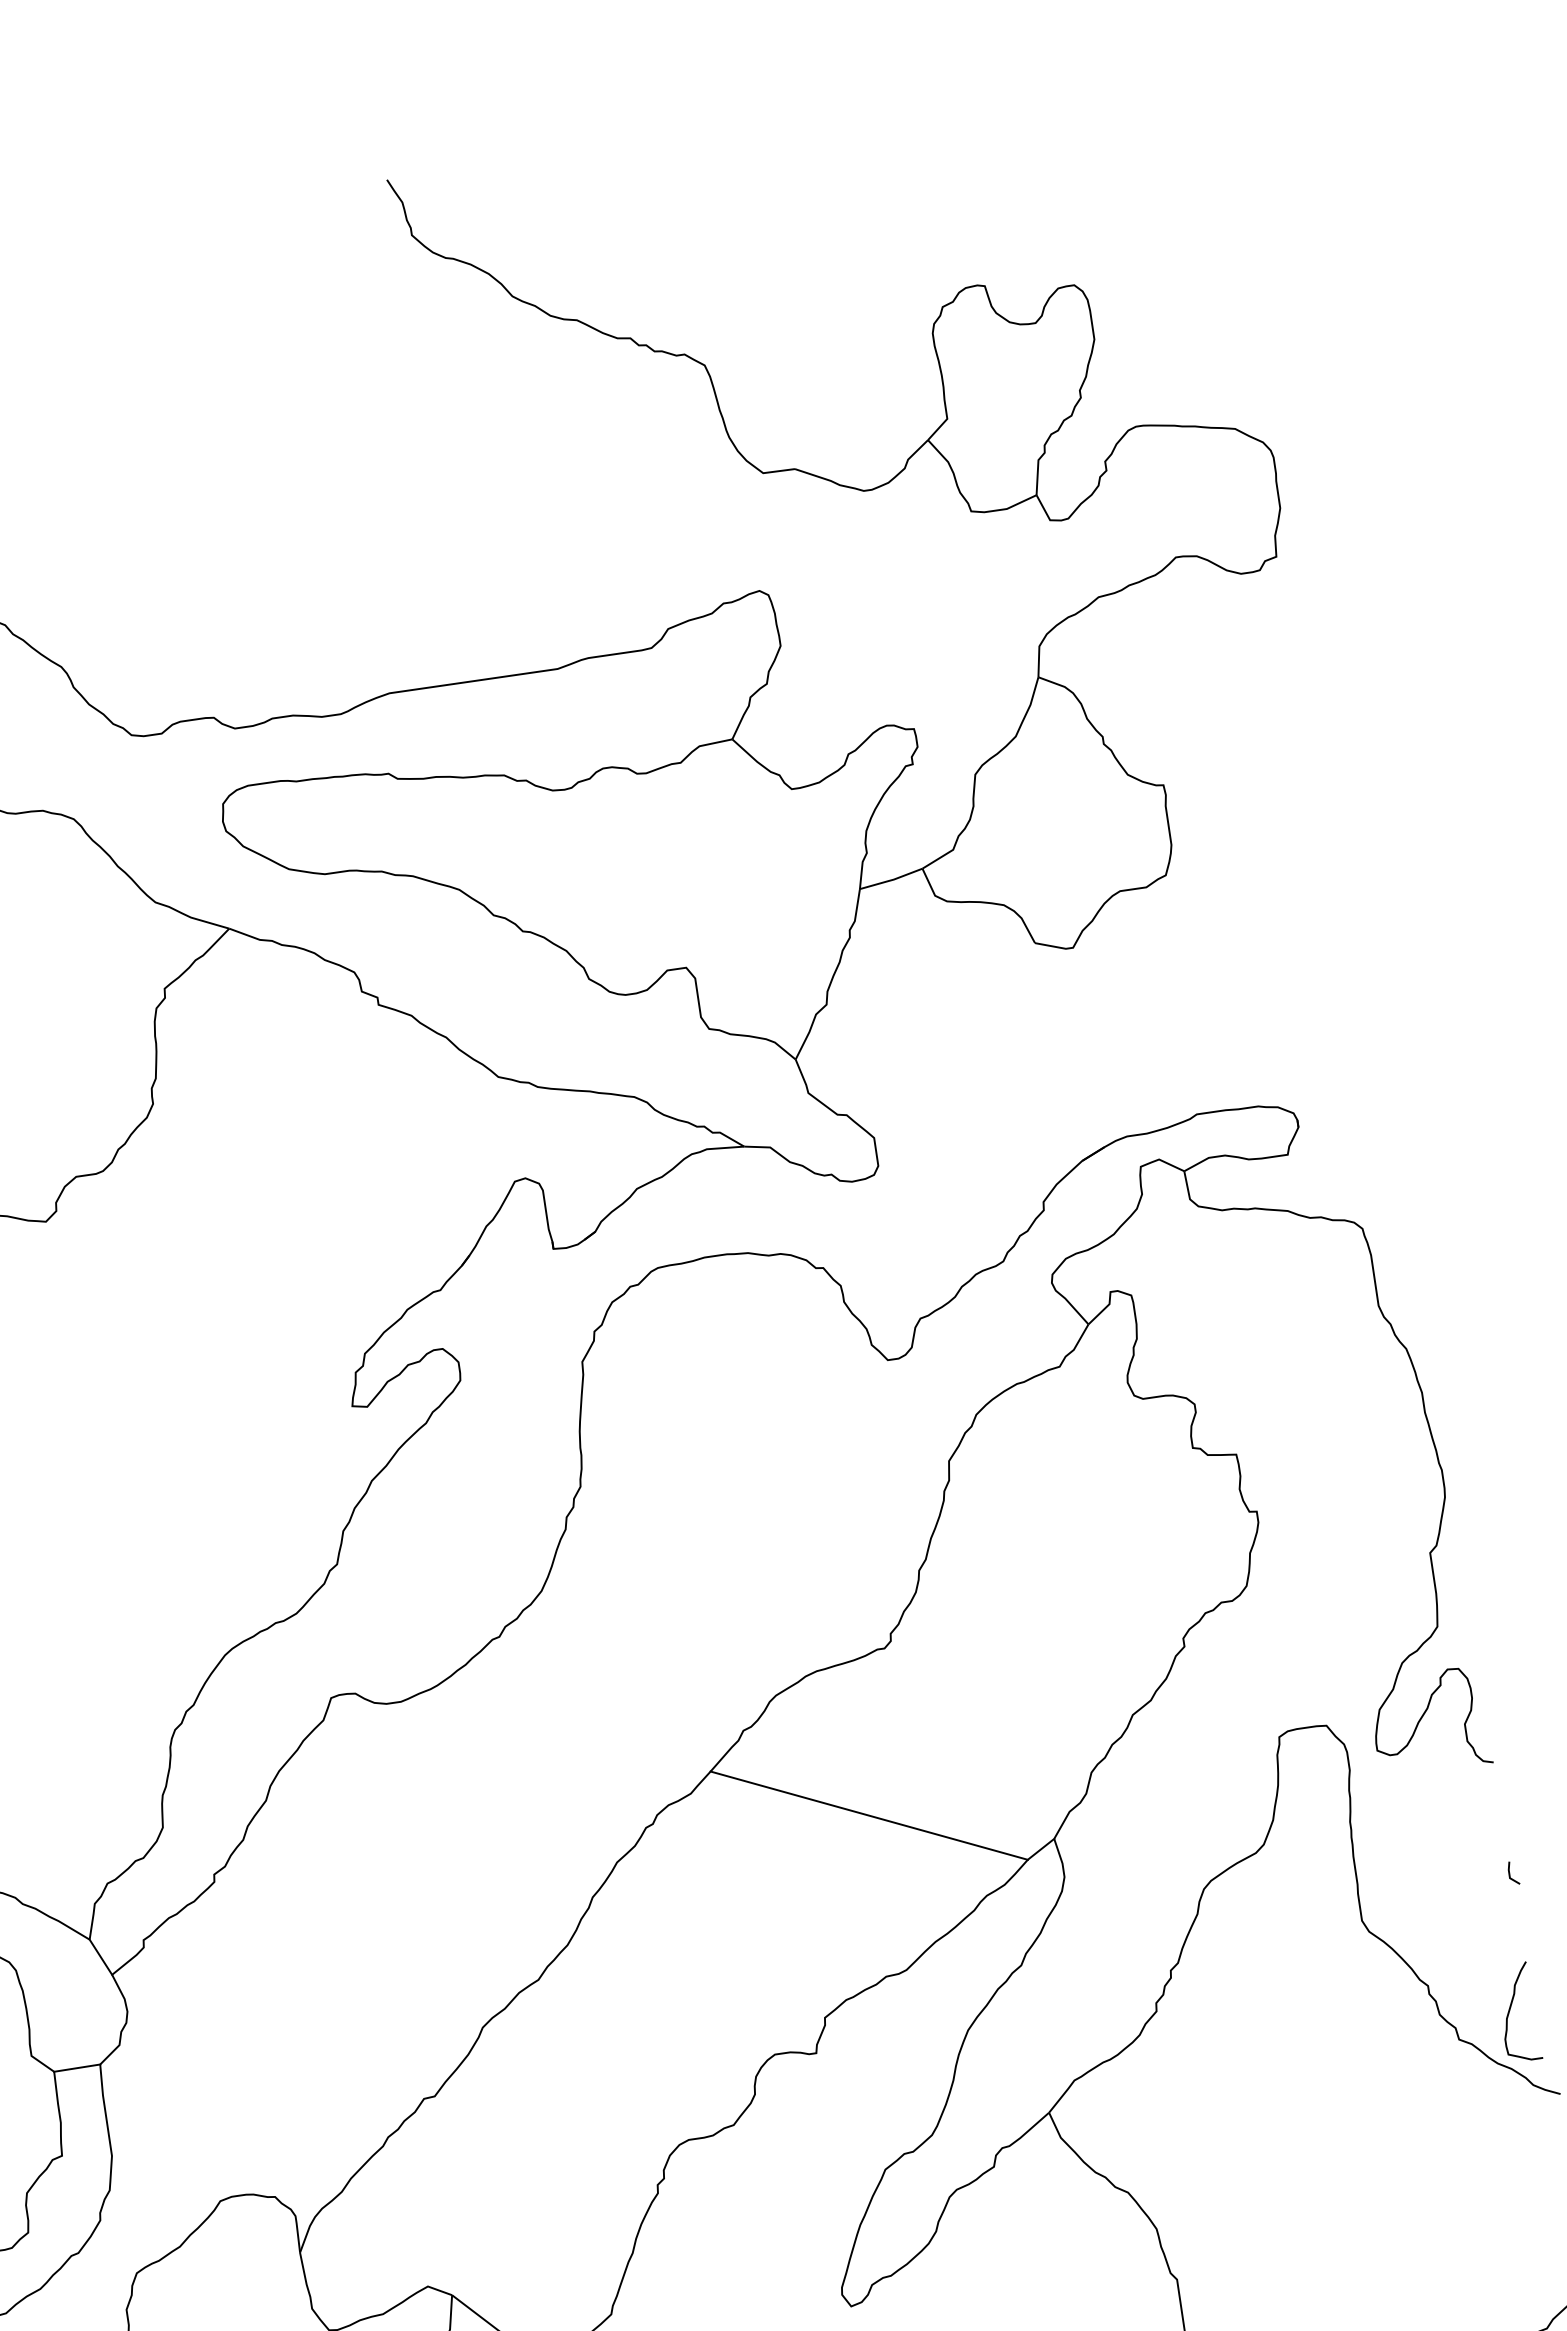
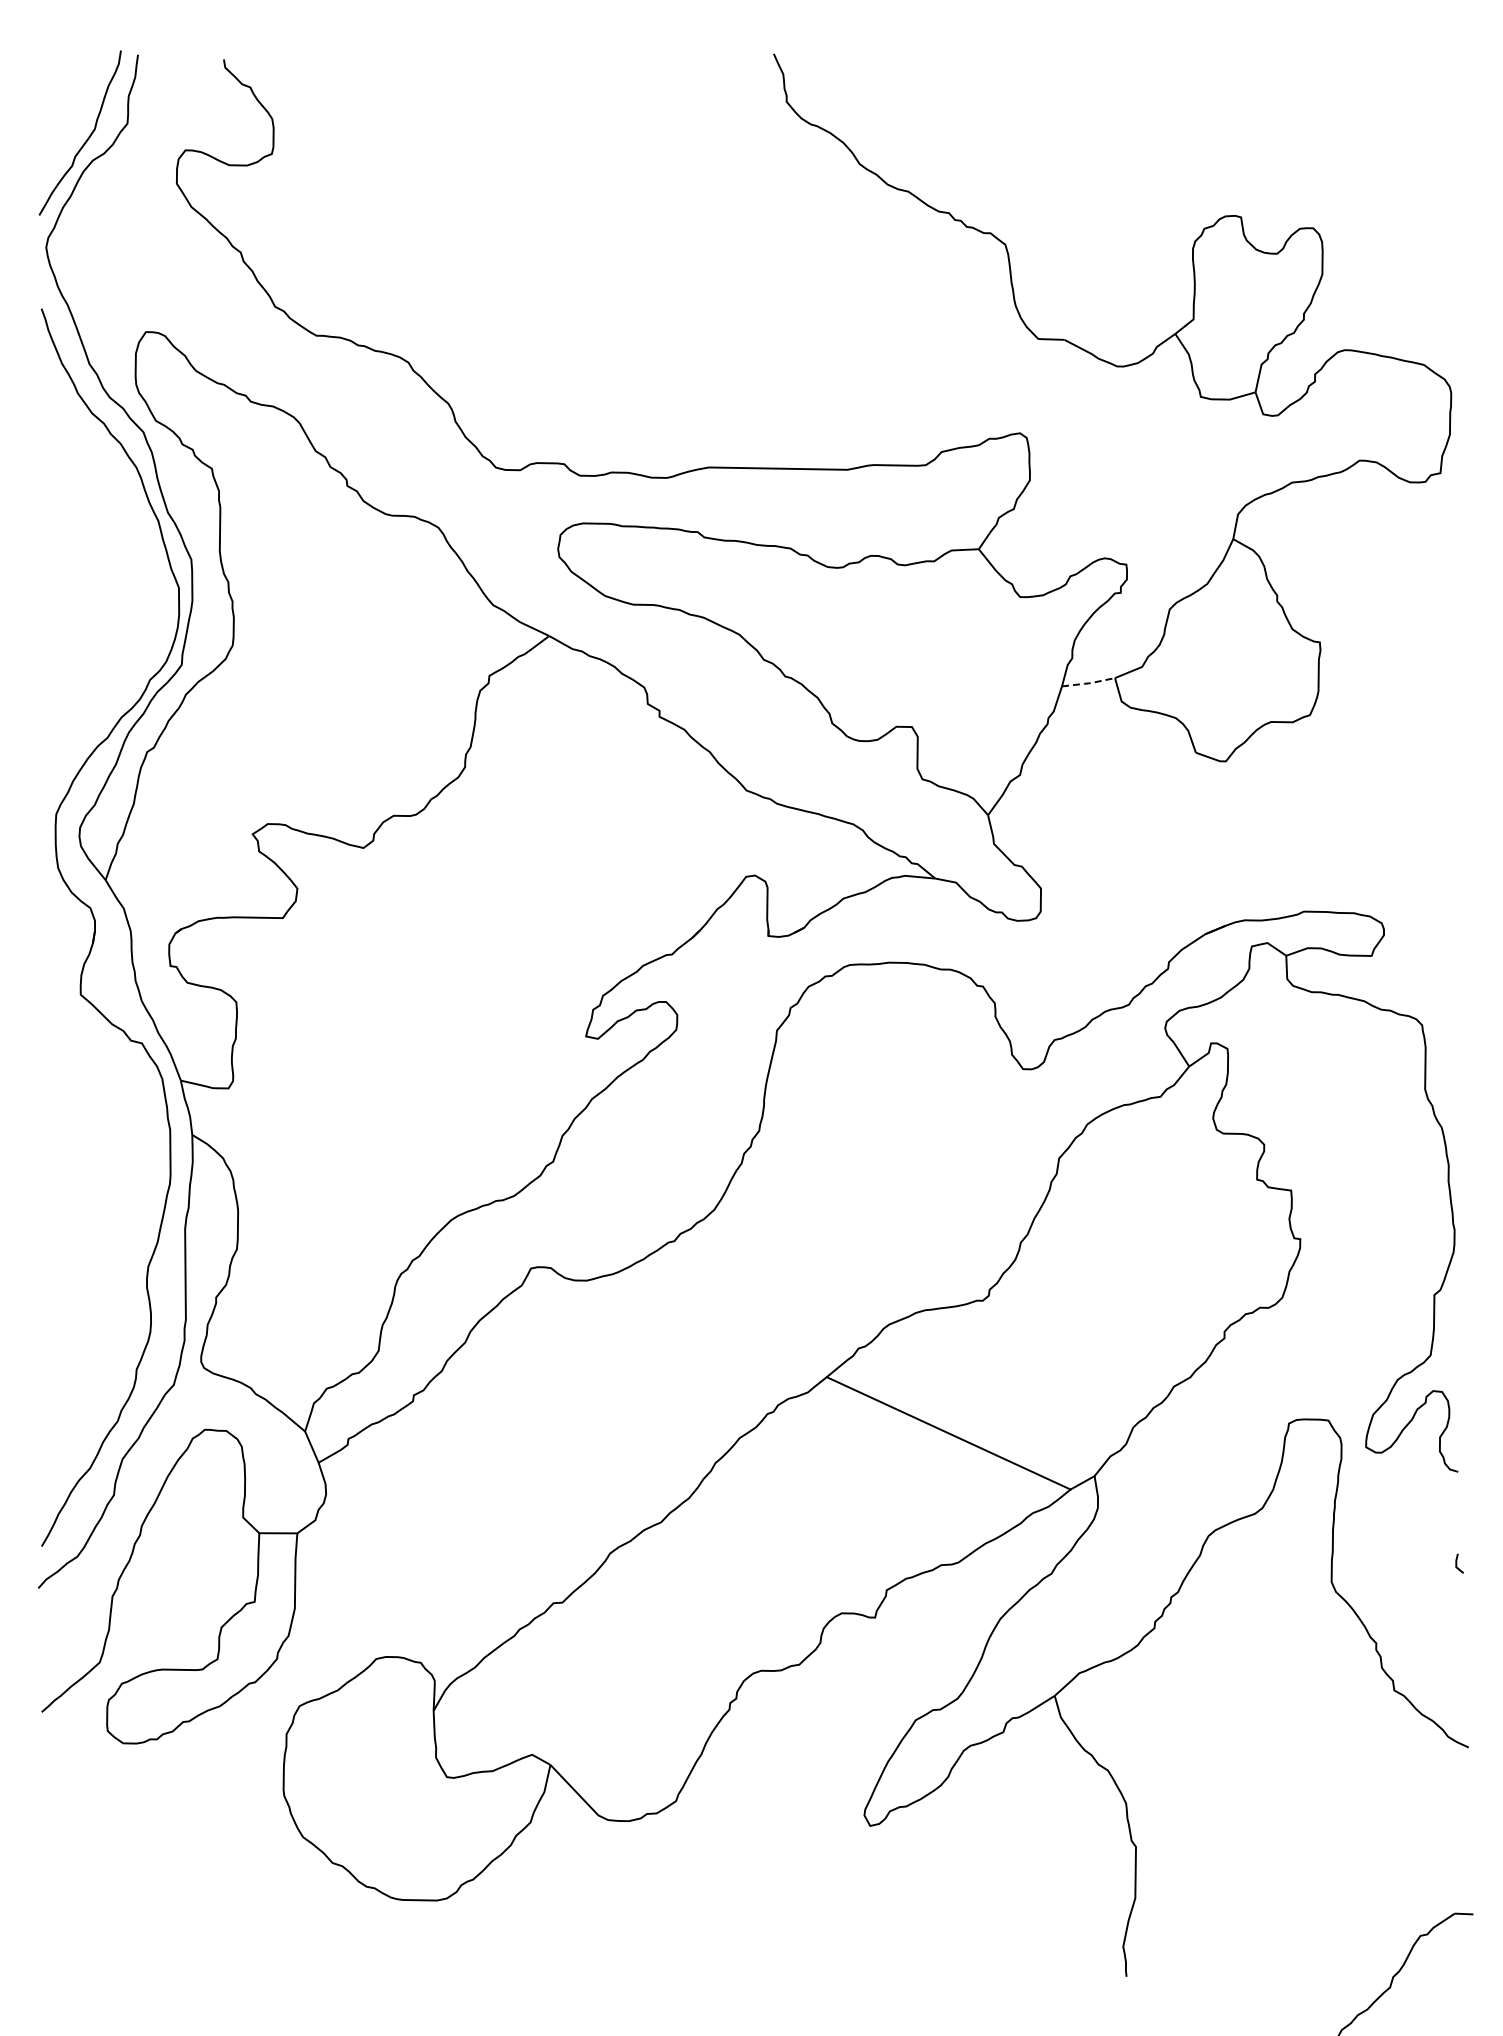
line: (891, 880) -> (1088, 683), solid -> dashed
curve: (1510, 2011) -> (1439, 1674), removed

